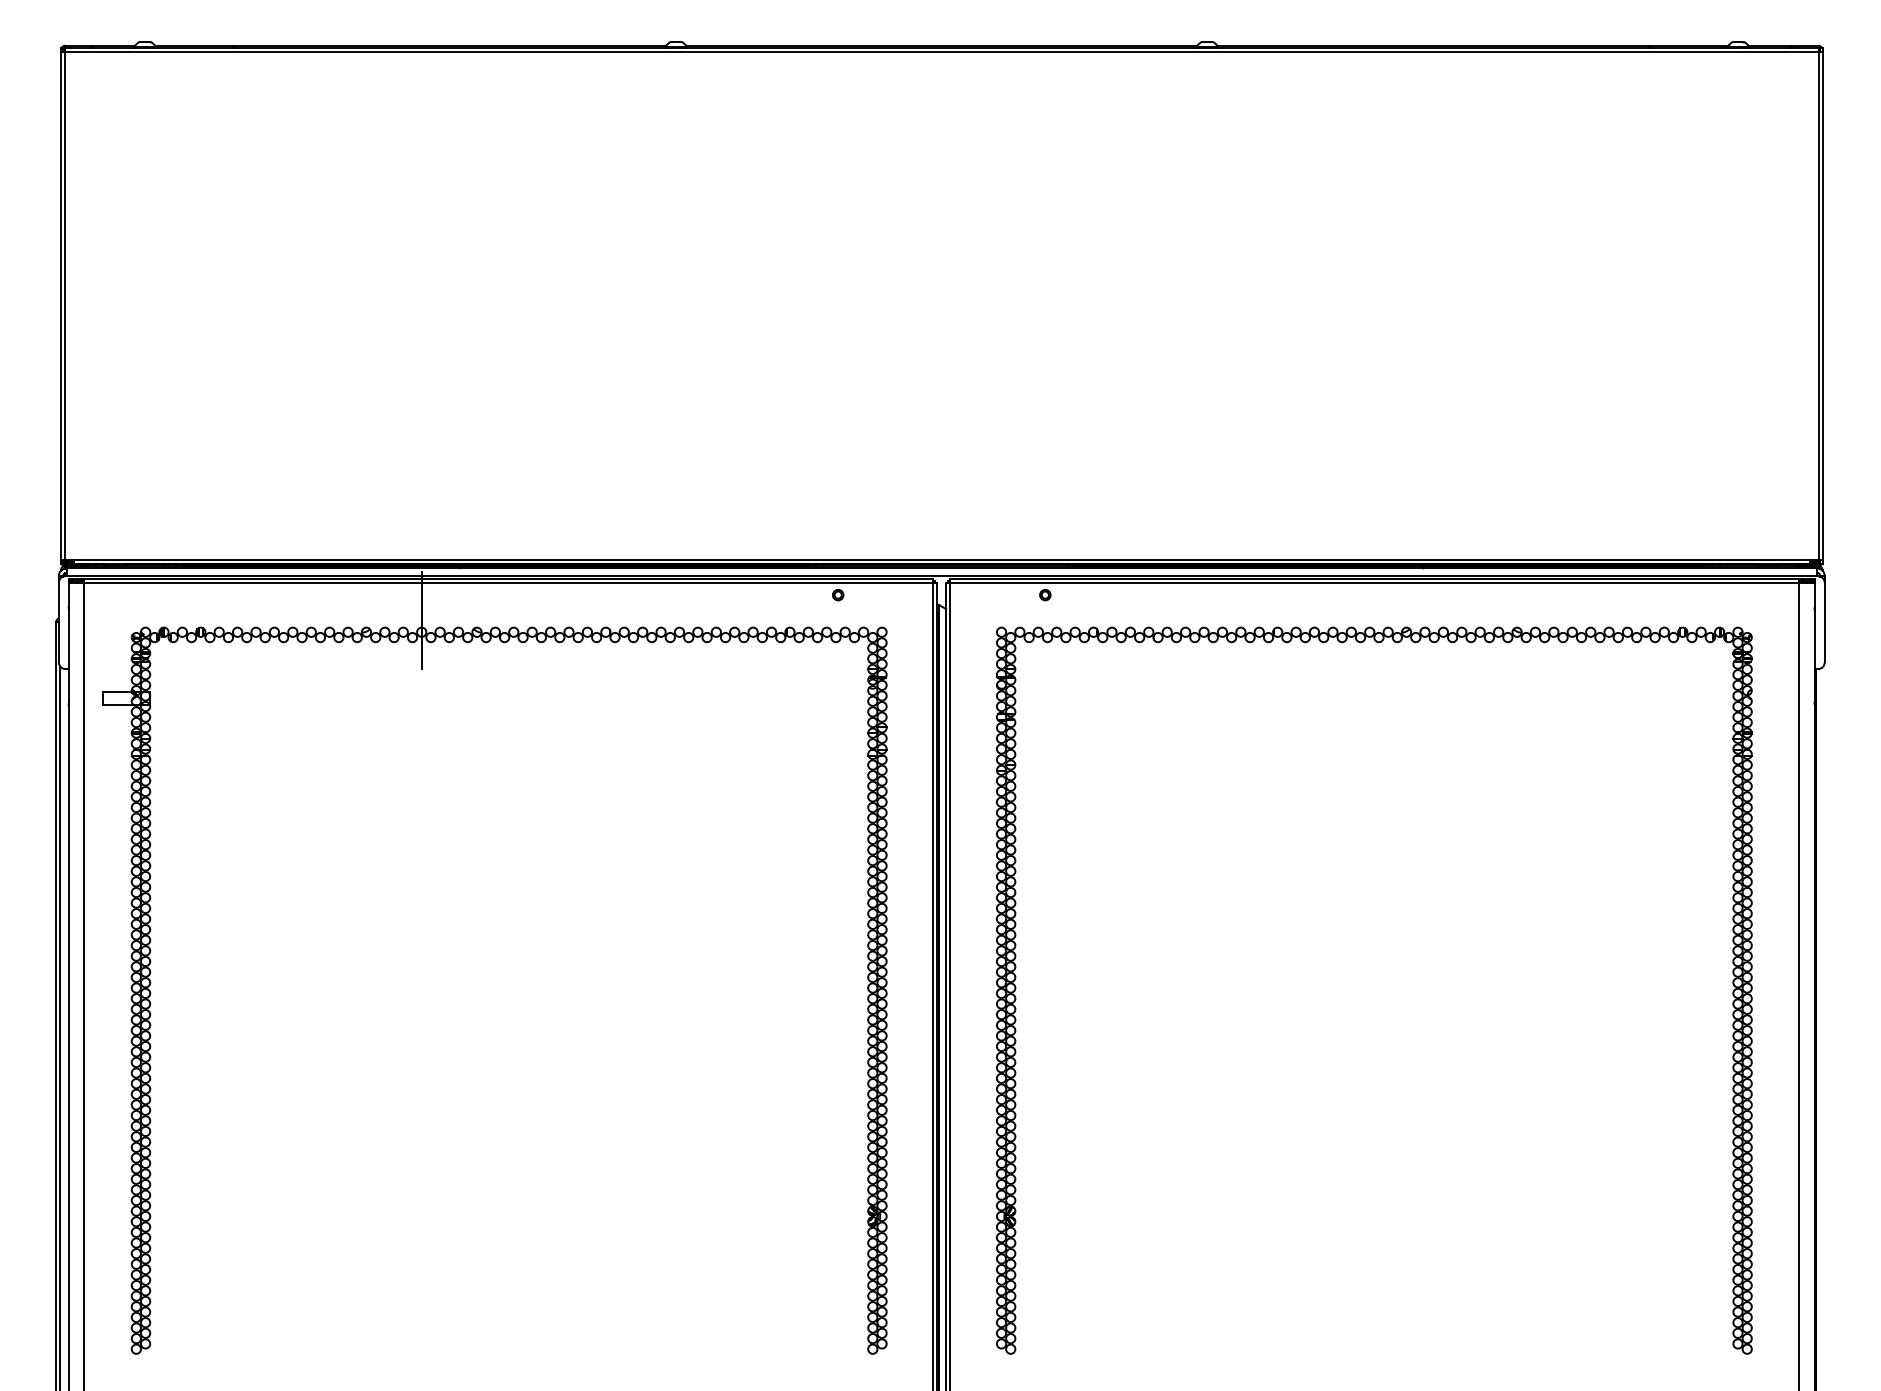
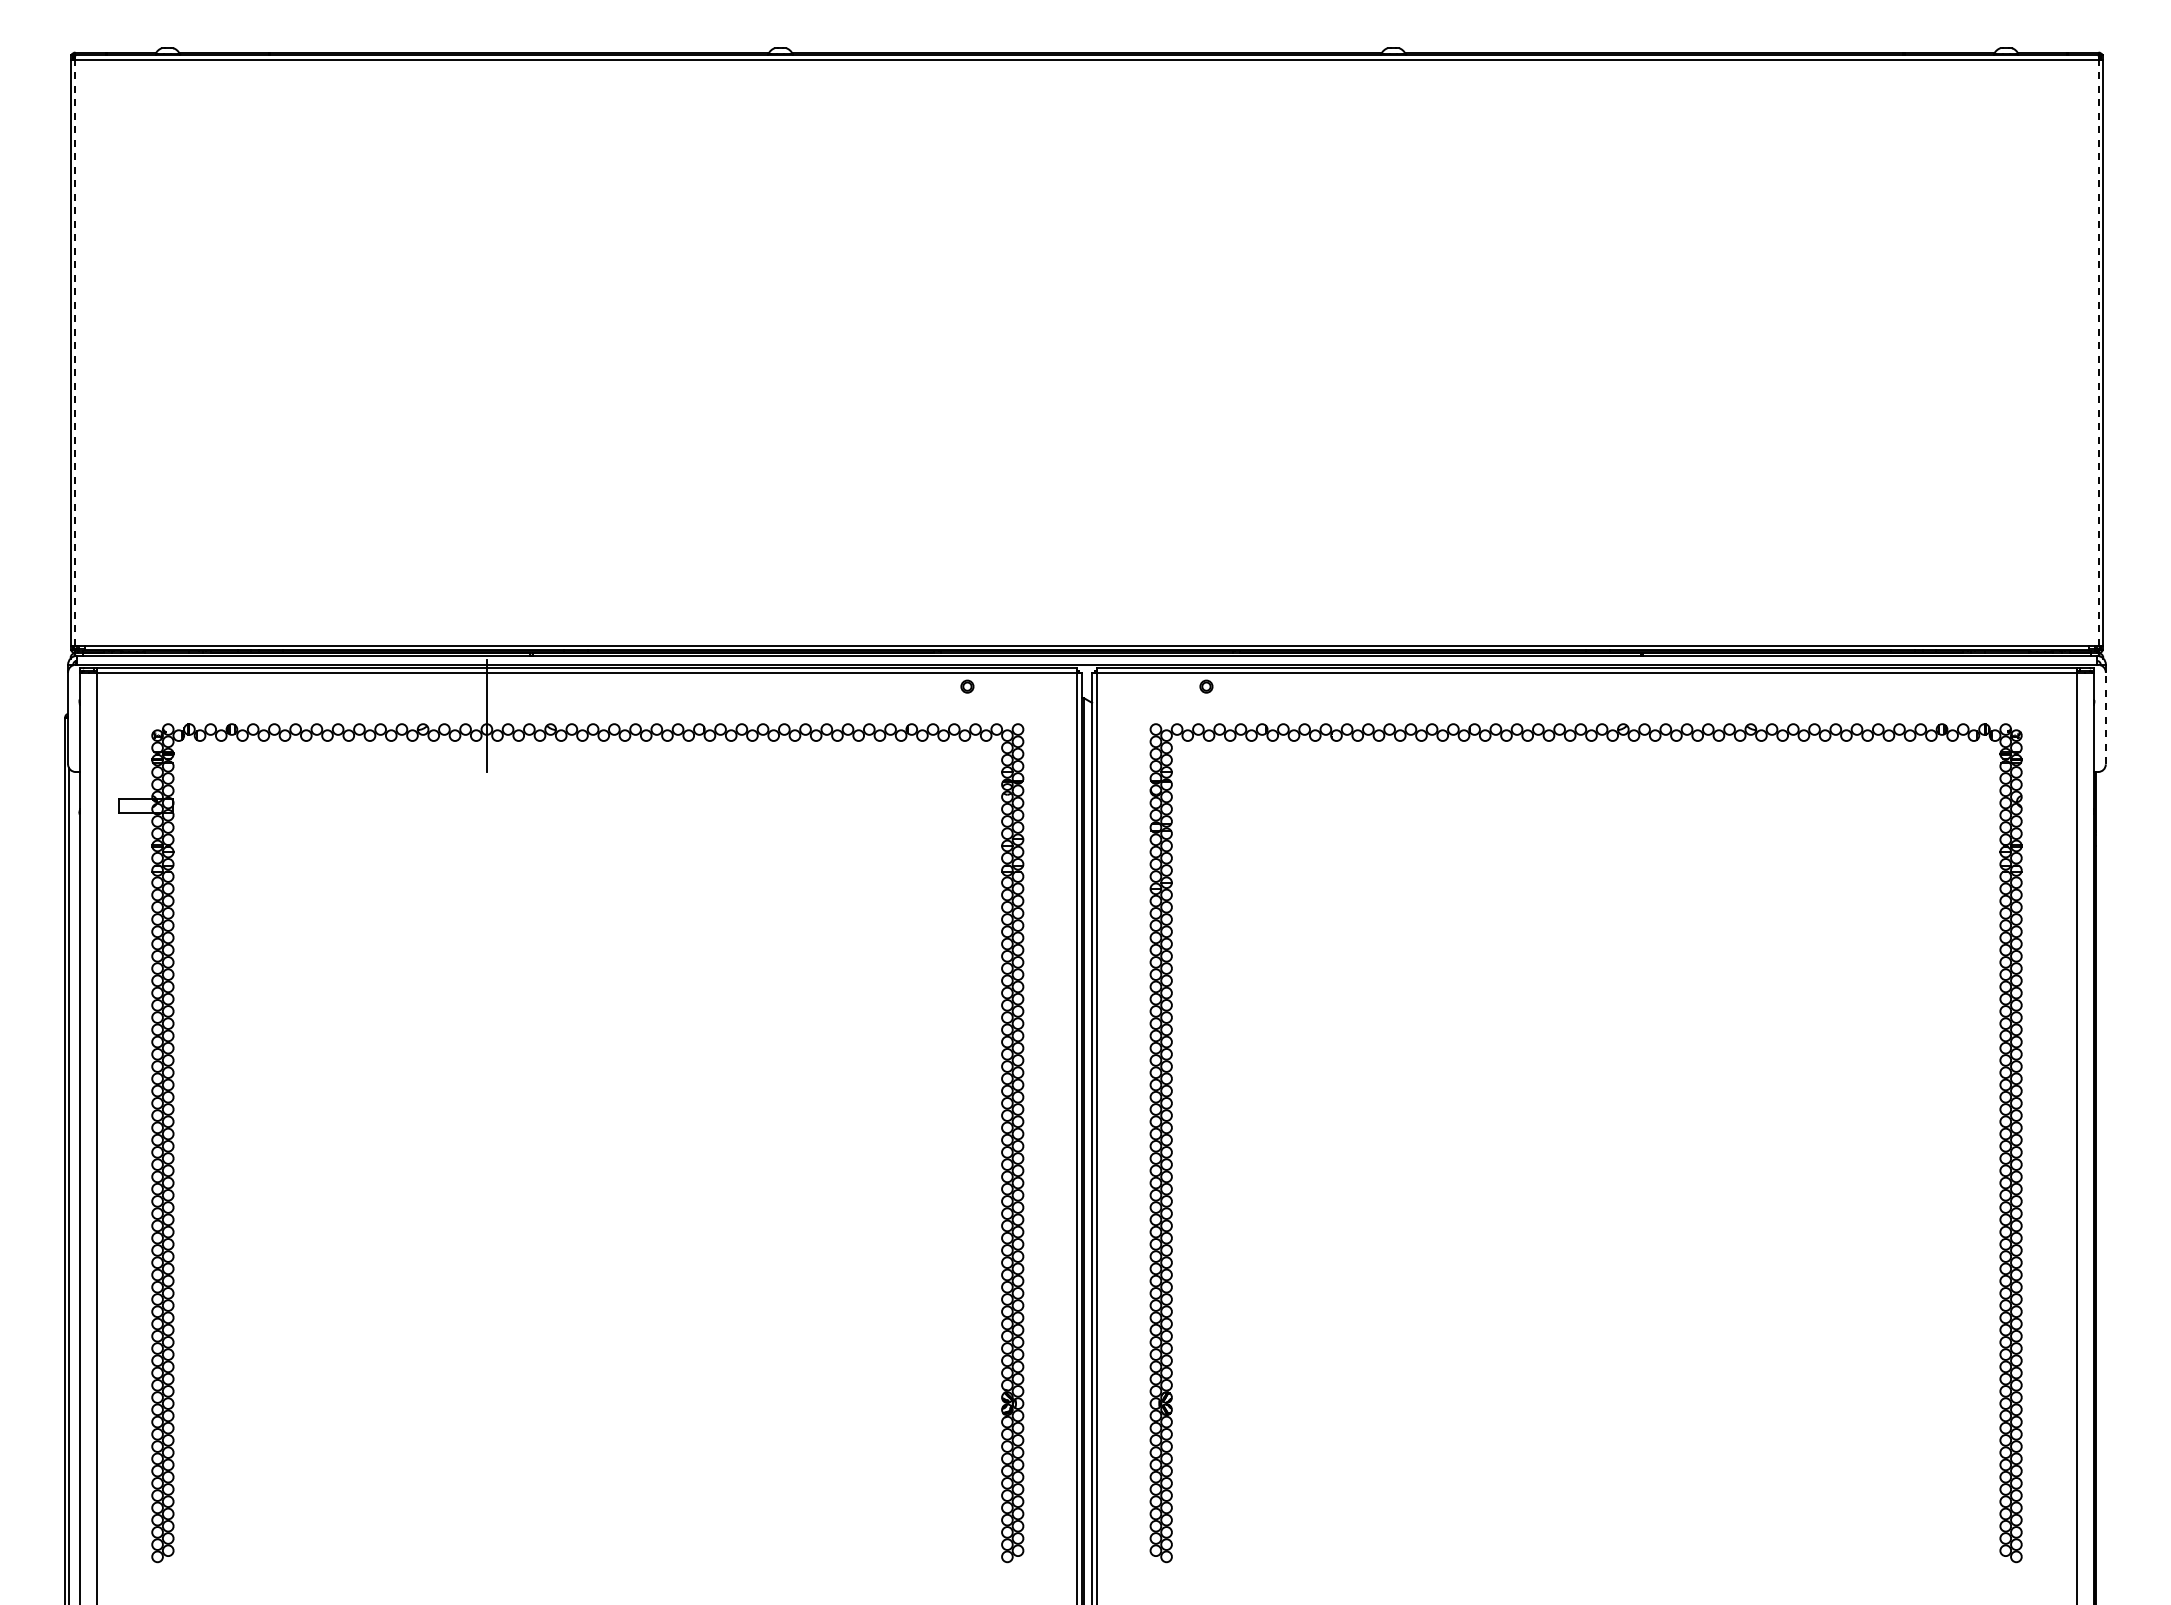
line: (65, 305) -> (75, 352), solid -> dashed
line: (1818, 305) -> (2098, 352), solid -> dashed
line: (1824, 622) -> (2105, 718), solid -> dashed

